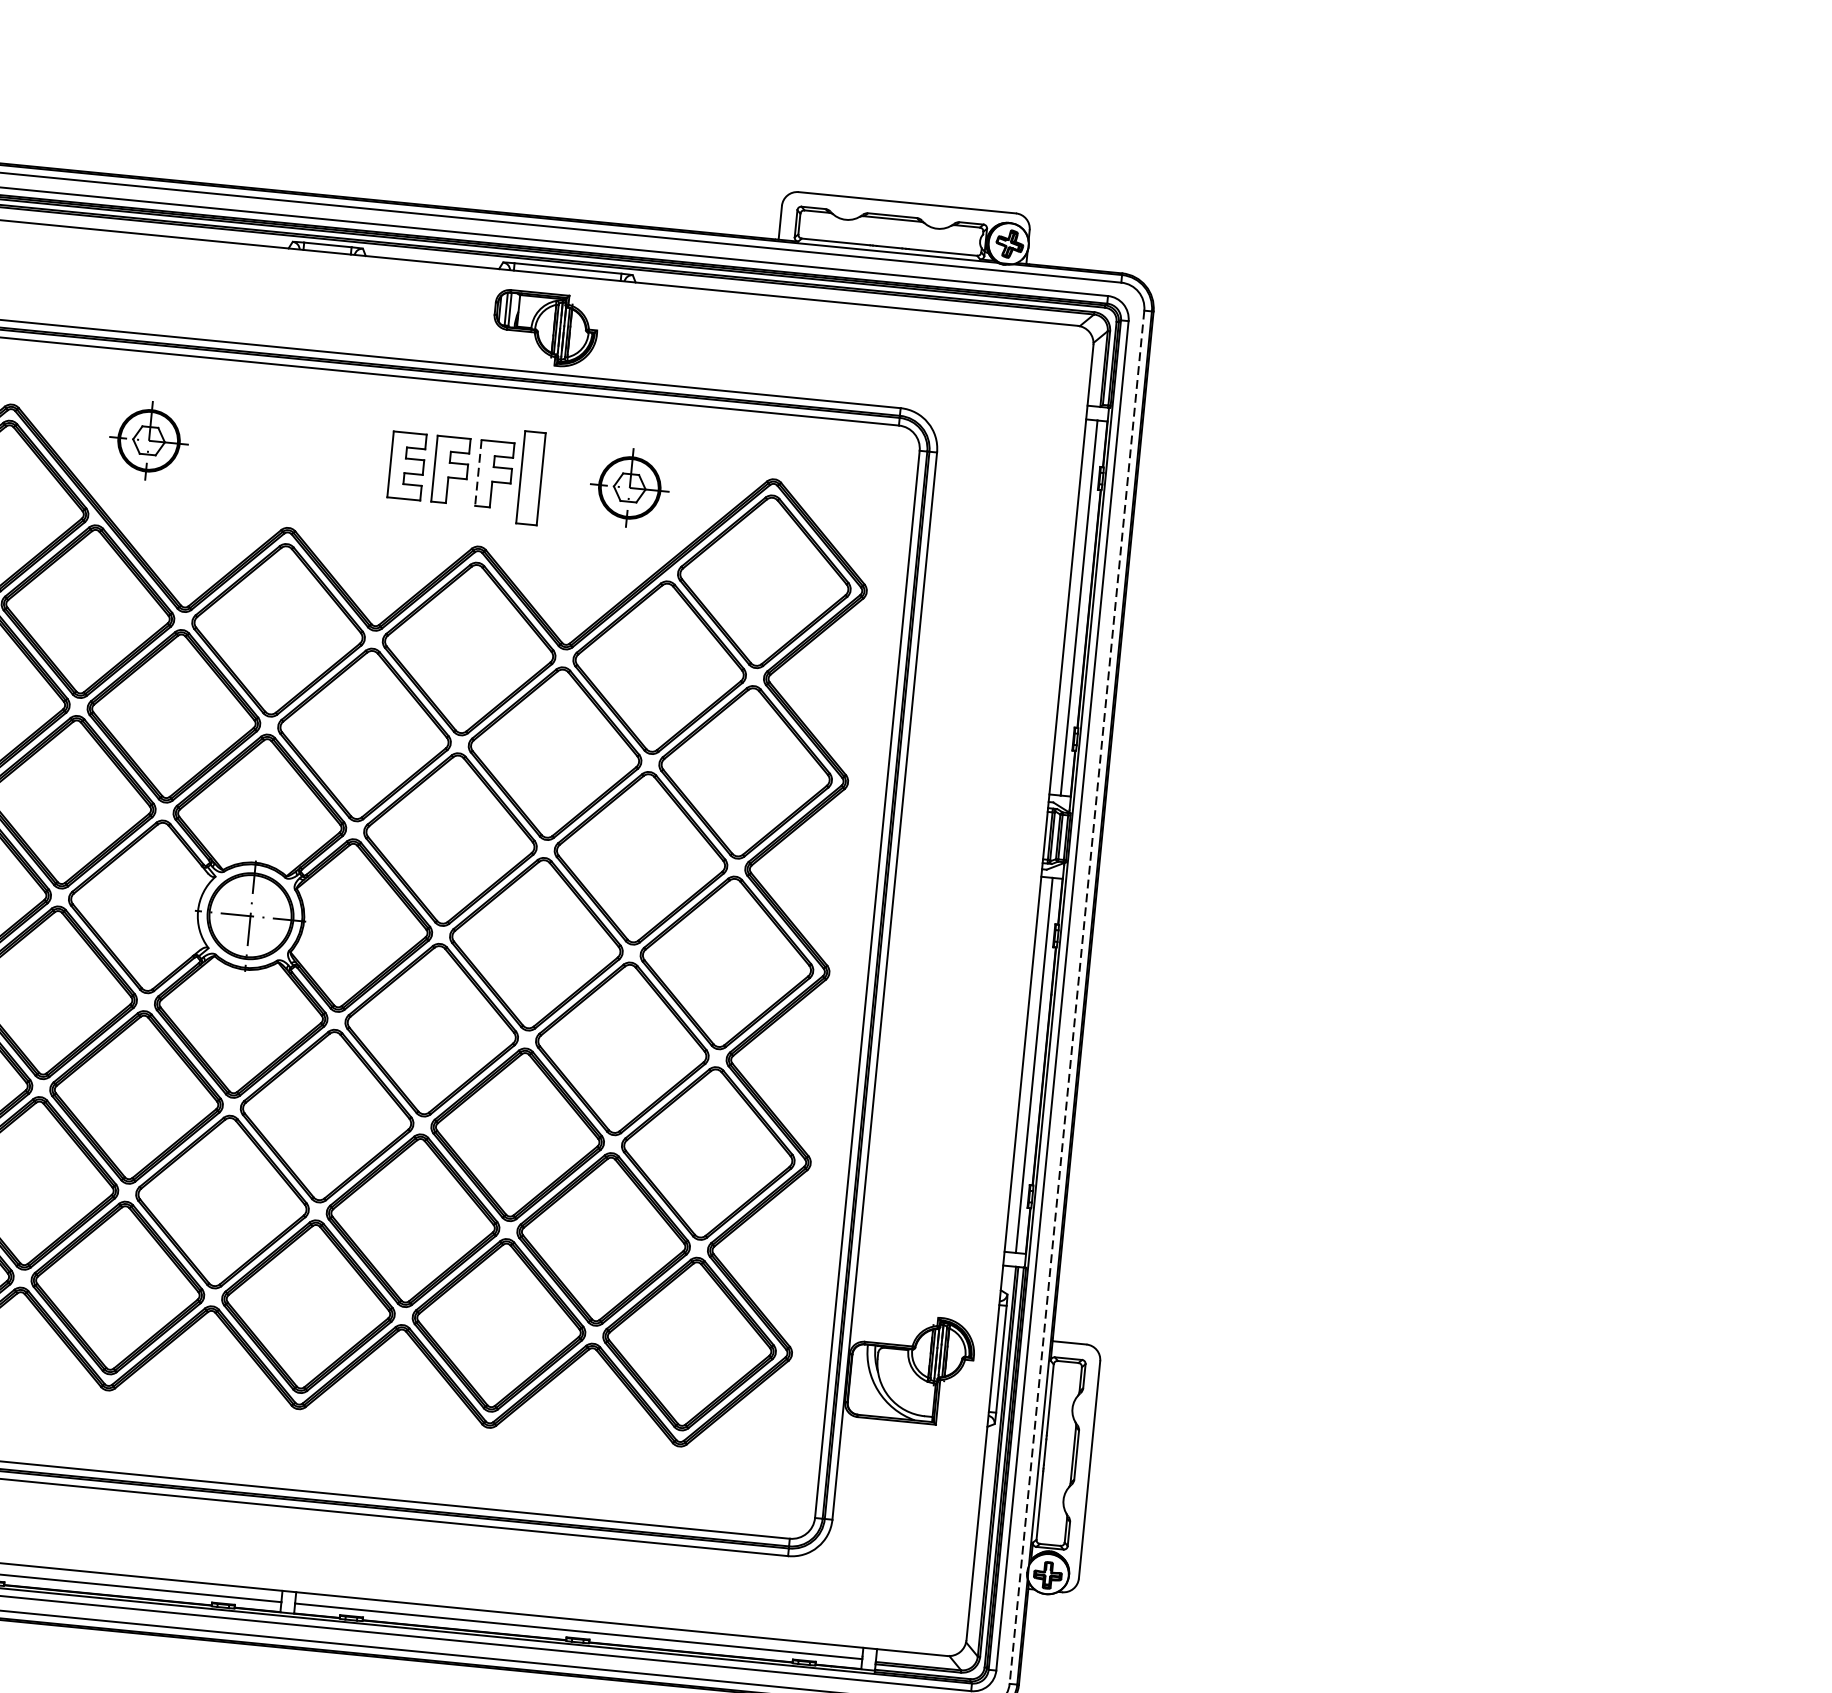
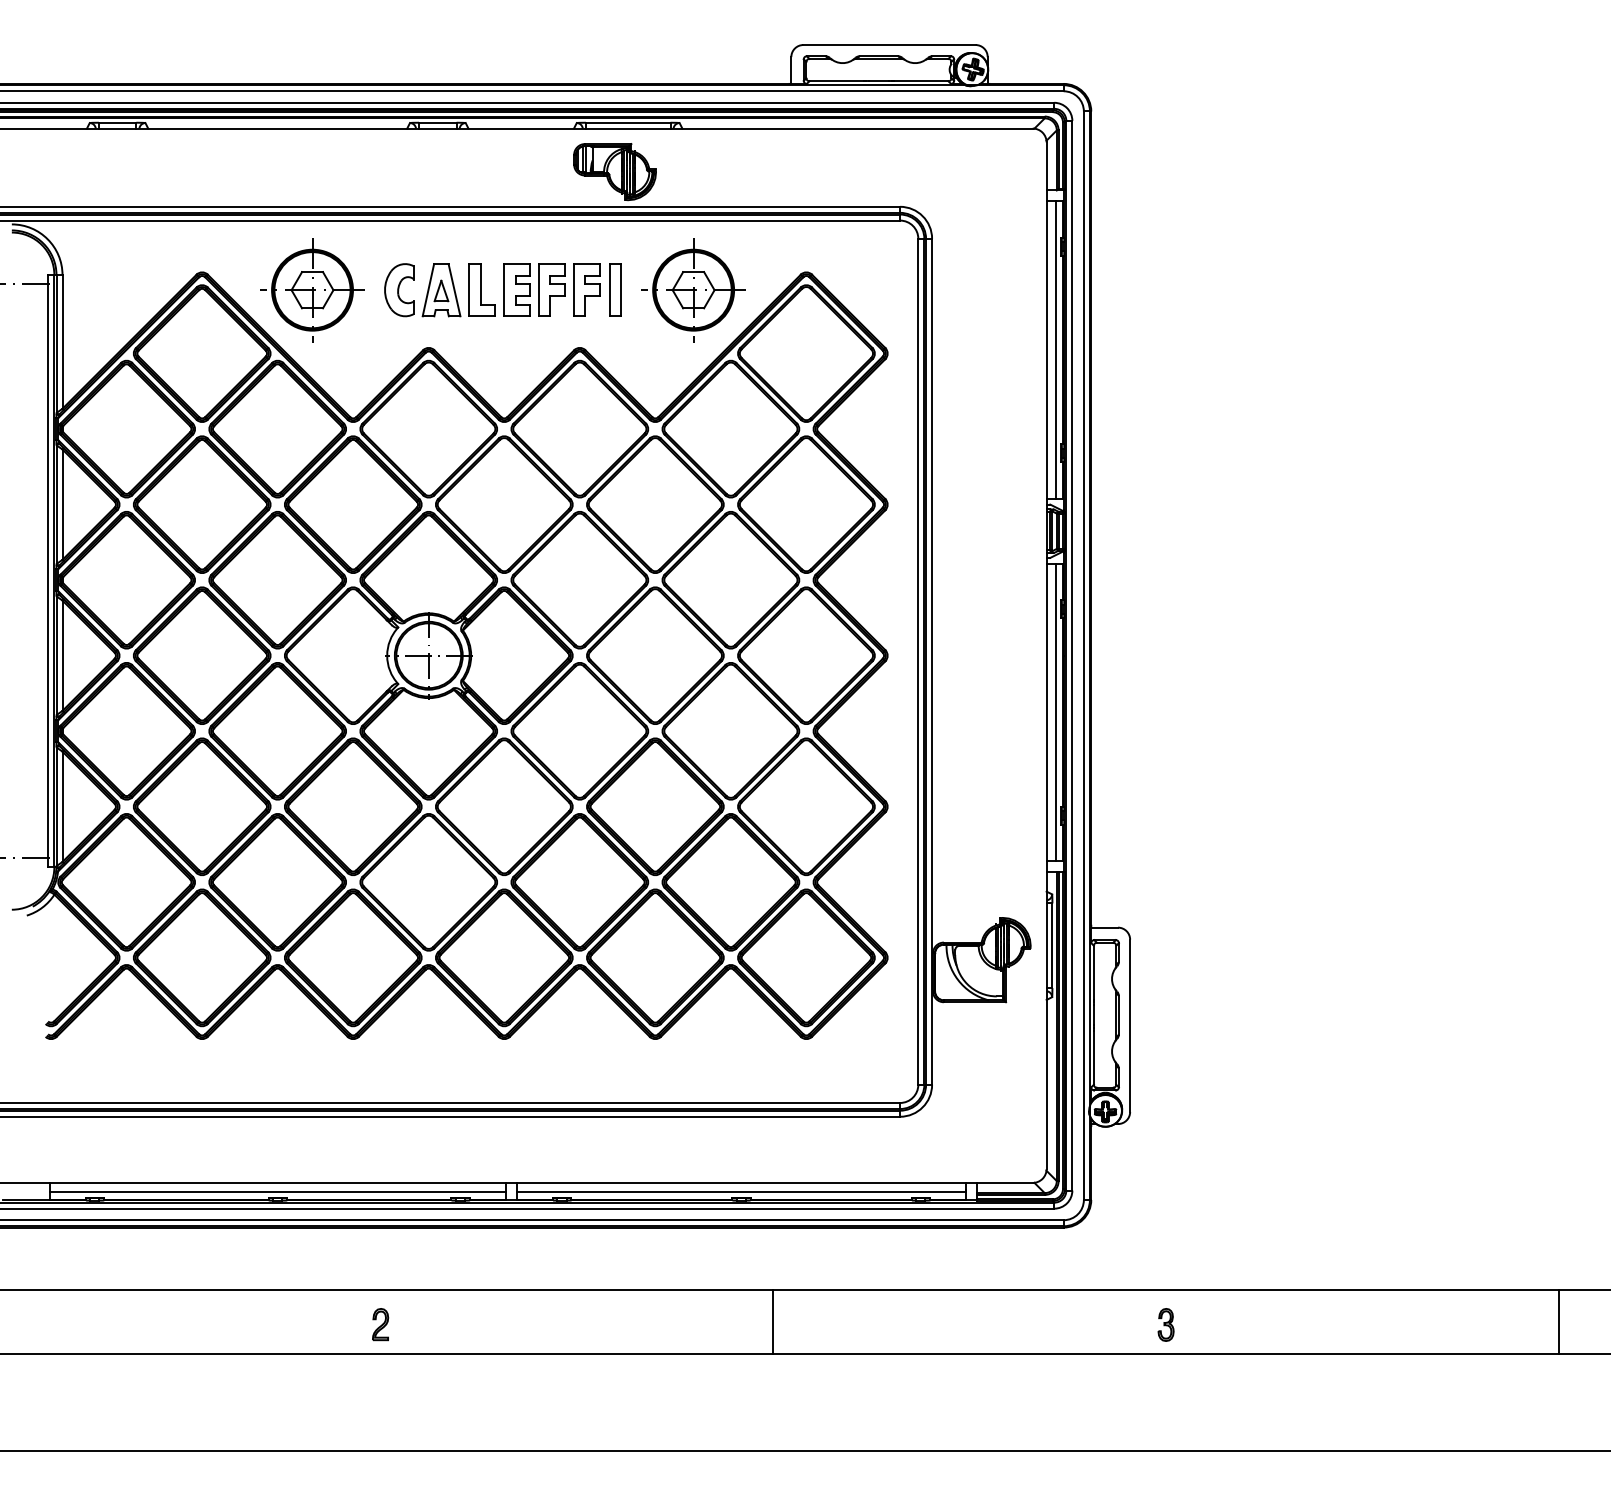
part: (149, 441) -> (312, 290), size x1.67
part: (309, 456) -> (439, 290), added
line: (478, 473) -> (573, 290), dashed -> solid
part: (531, 477) -> (615, 289), size x0.71
part: (629, 488) -> (693, 290), size x1.67
line: (1076, 998) -> (1083, 656), dashed -> solid

